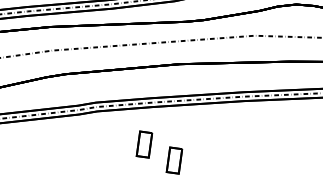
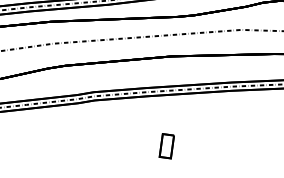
part: (144, 144) -> (138, 131), removed

